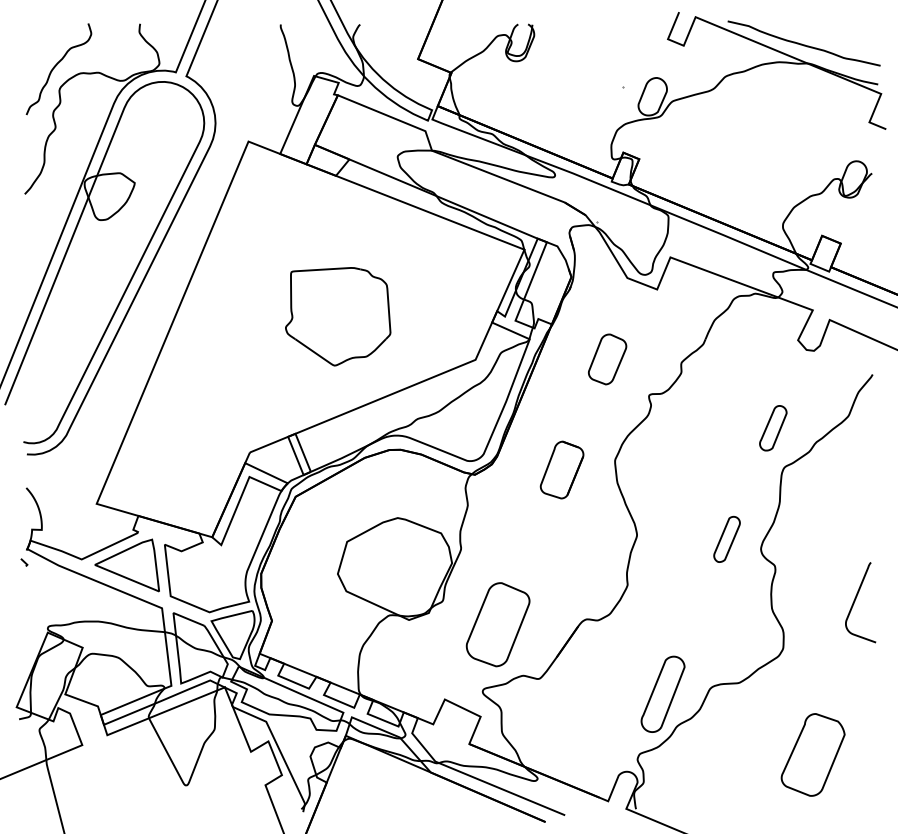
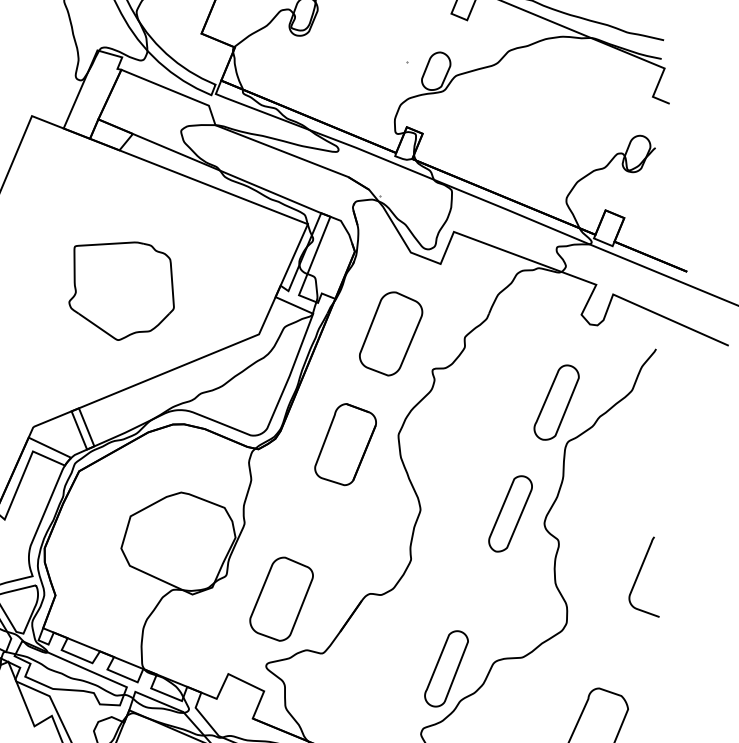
part: (607, 359) -> (390, 334), size x1.67
part: (773, 428) -> (556, 403), size x1.67
part: (561, 469) -> (344, 444), size x1.43
part: (726, 539) -> (509, 514), size x1.67

